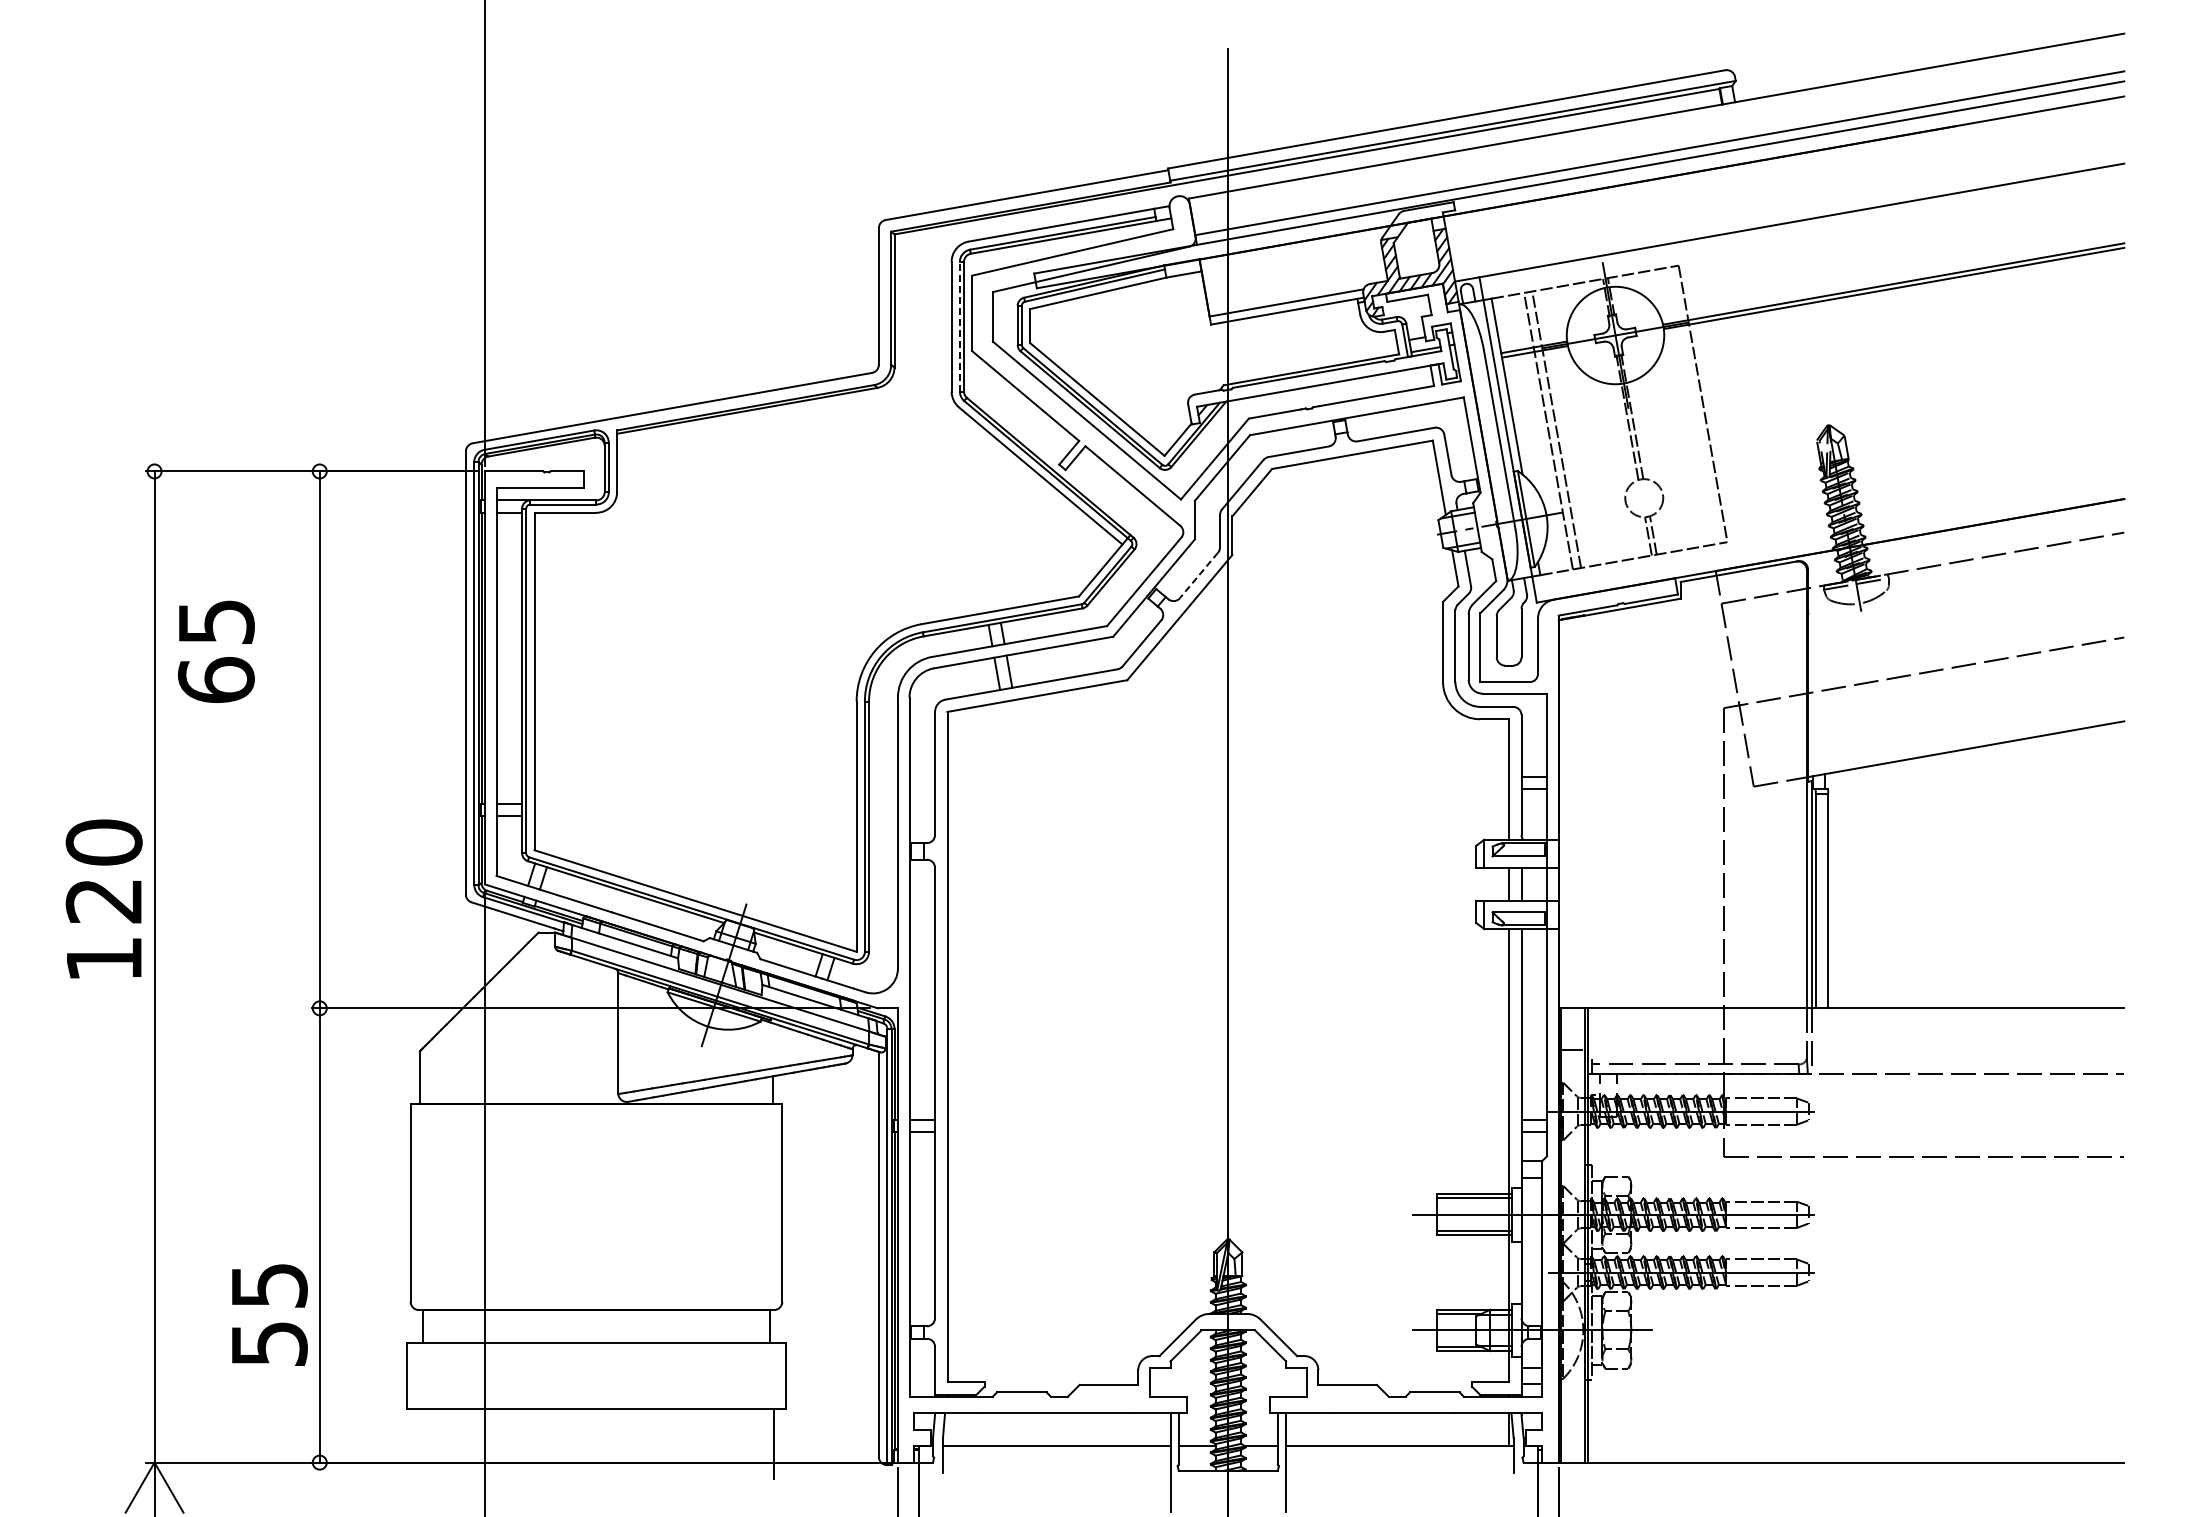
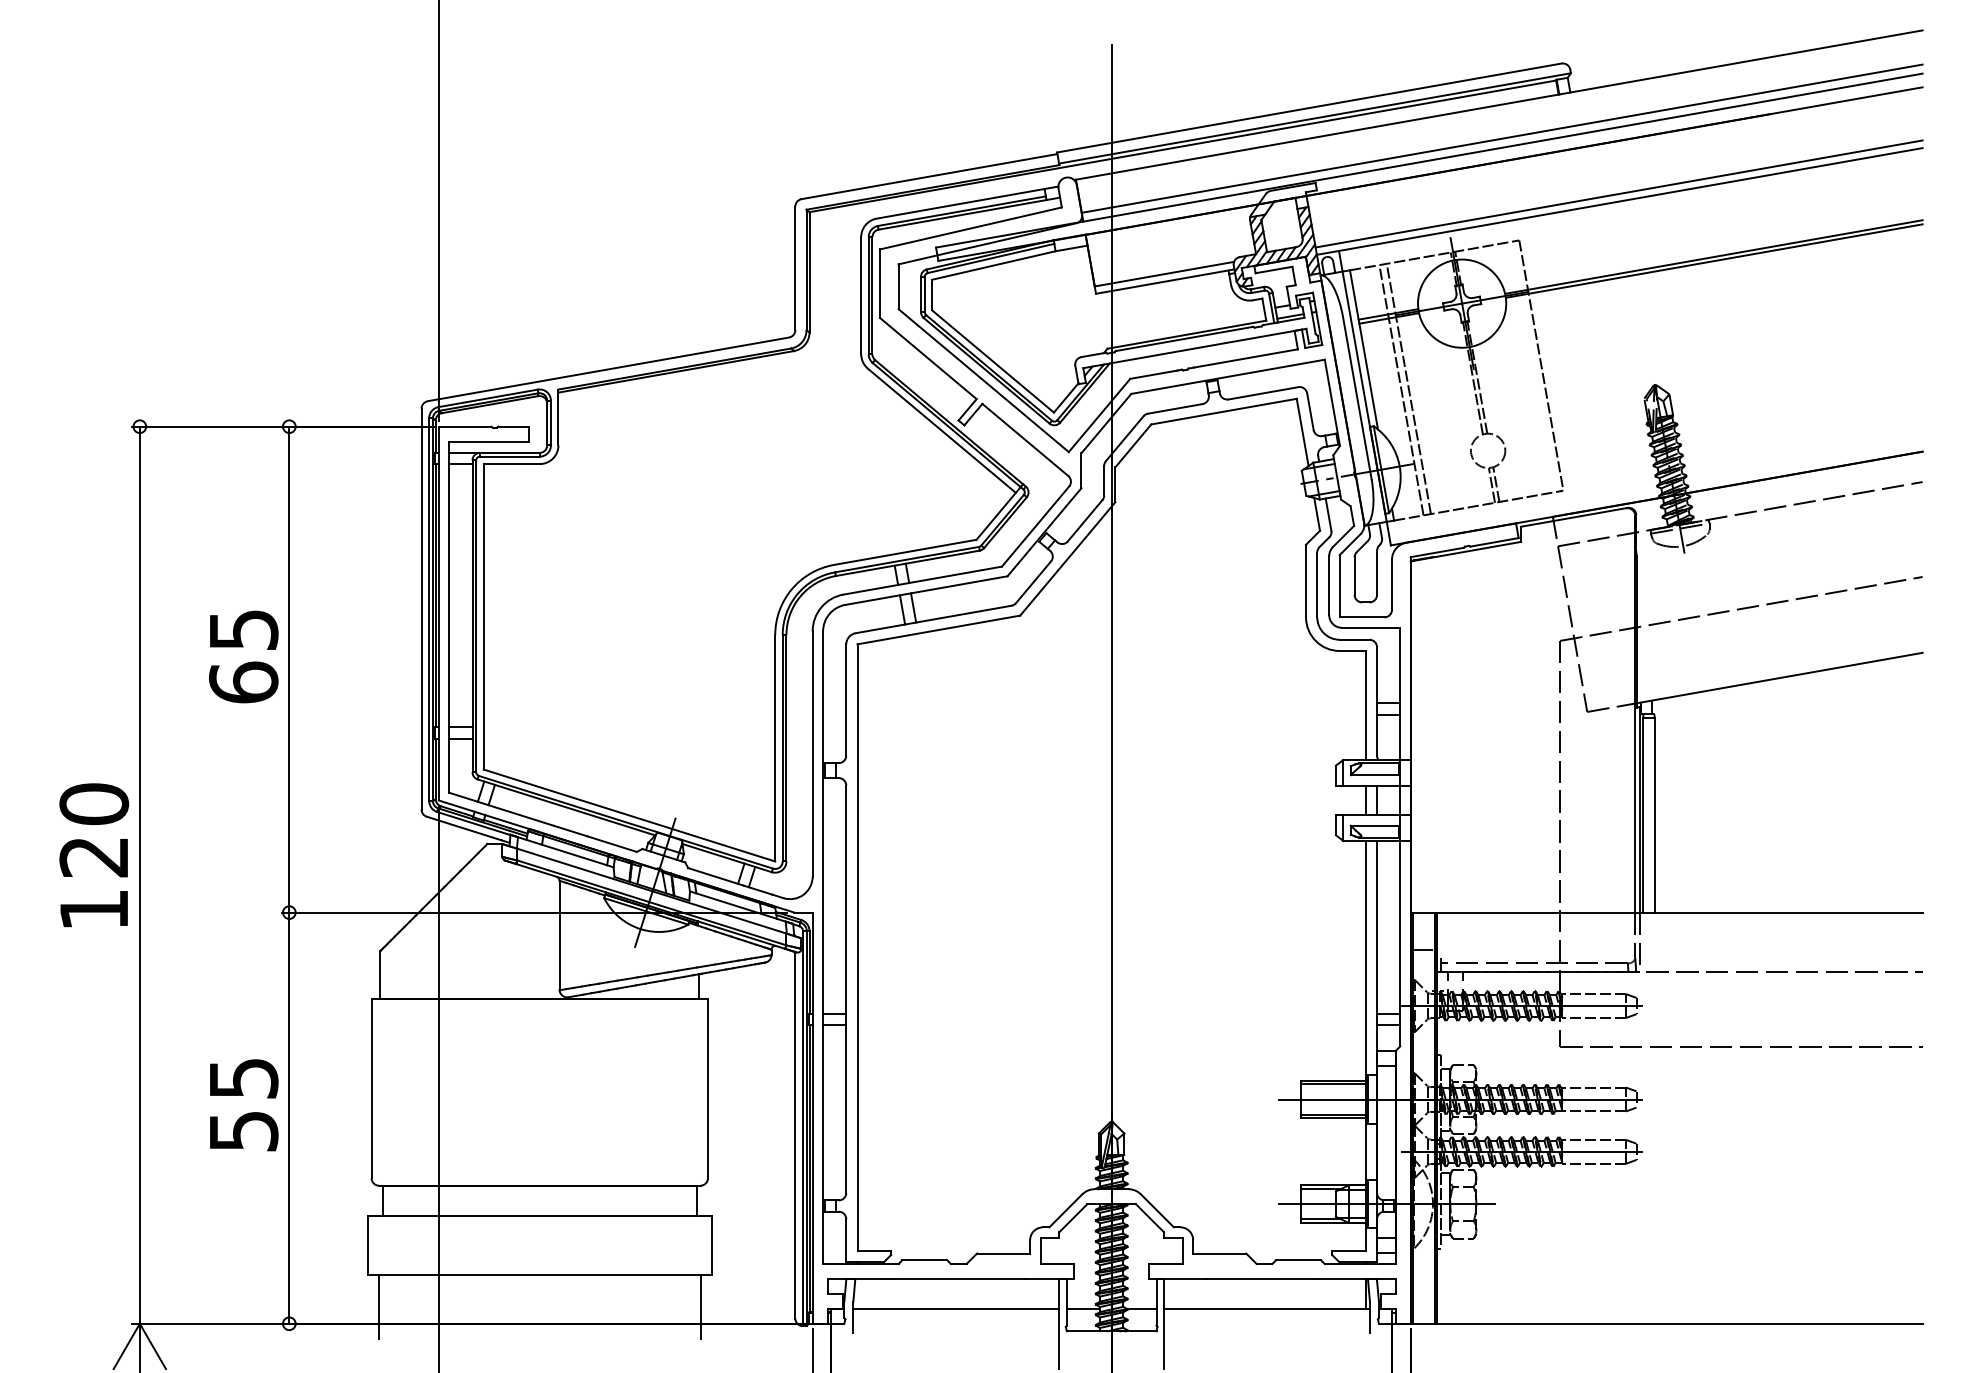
line: (1788, 214) -> (1618, 194), added
line: (959, 326) -> (868, 295), dashed -> solid
line: (1198, 575) -> (1084, 520), dashed -> solid
text: (216, 651) -> (243, 656), moved
text: (103, 898) -> (93, 854), moved
text: (269, 1314) -> (243, 1104), moved
line: (418, 1444) -> (378, 1307), added

